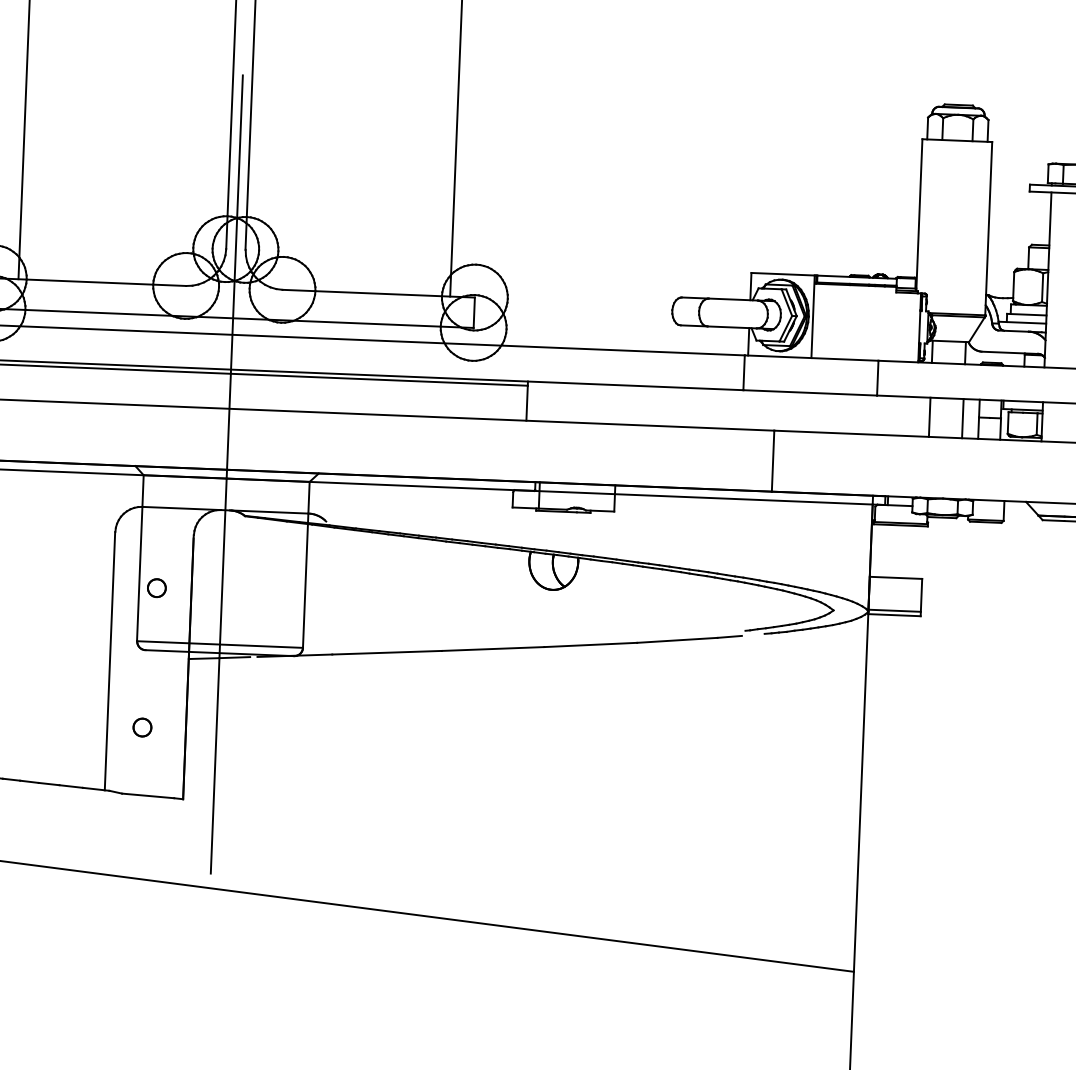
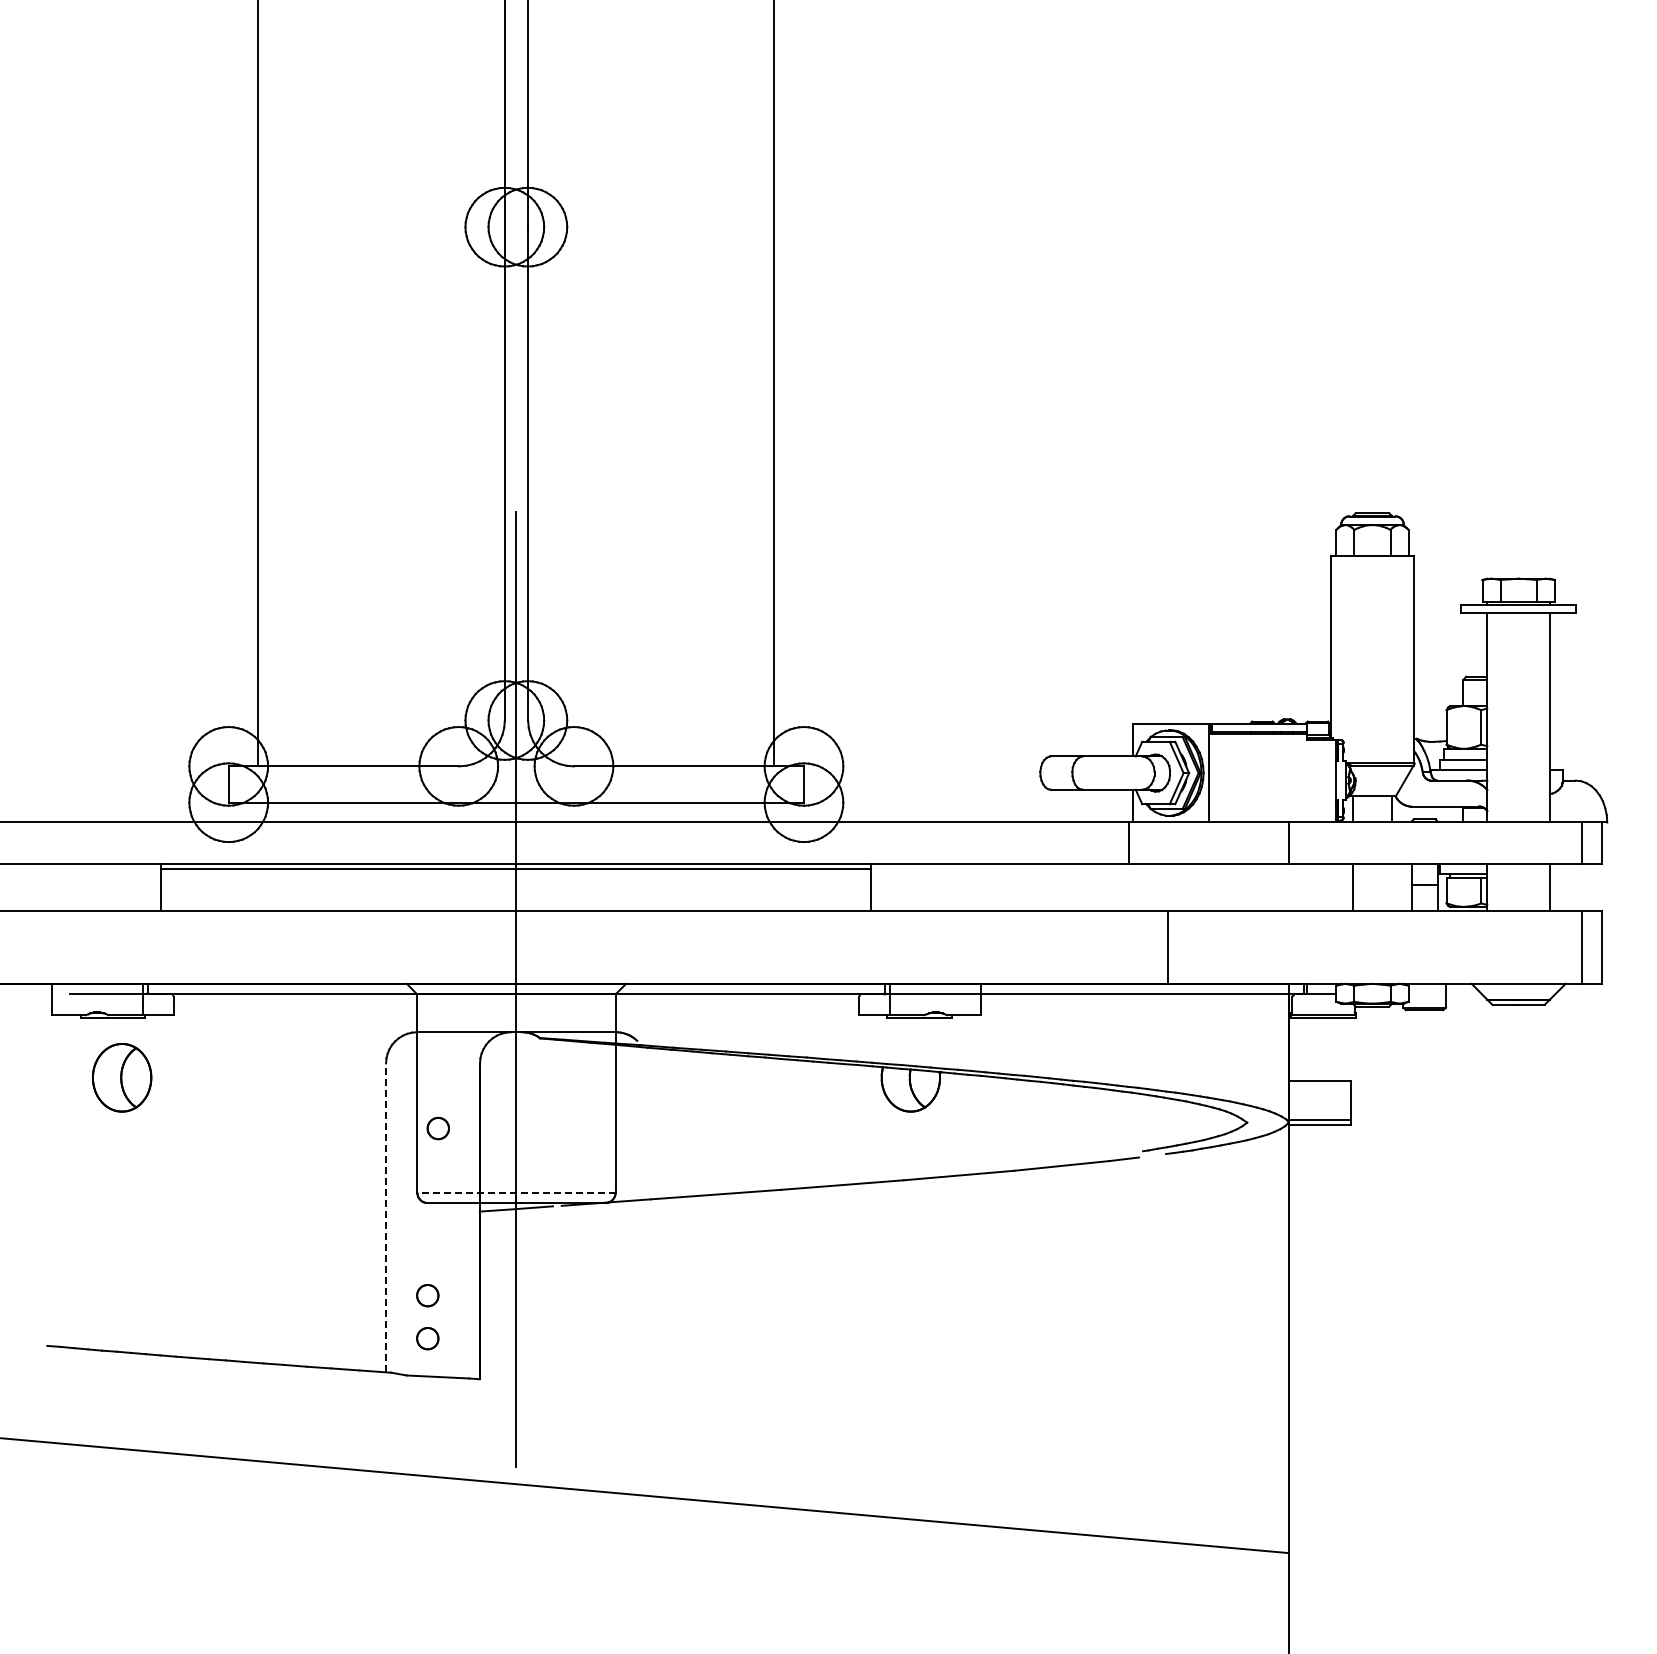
line: (962, 418) -> (1392, 887), removed
line: (219, 644) -> (515, 1192), solid -> dashed
line: (109, 660) -> (385, 1217), solid -> dashed
part: (140, 763) -> (427, 1338), added

